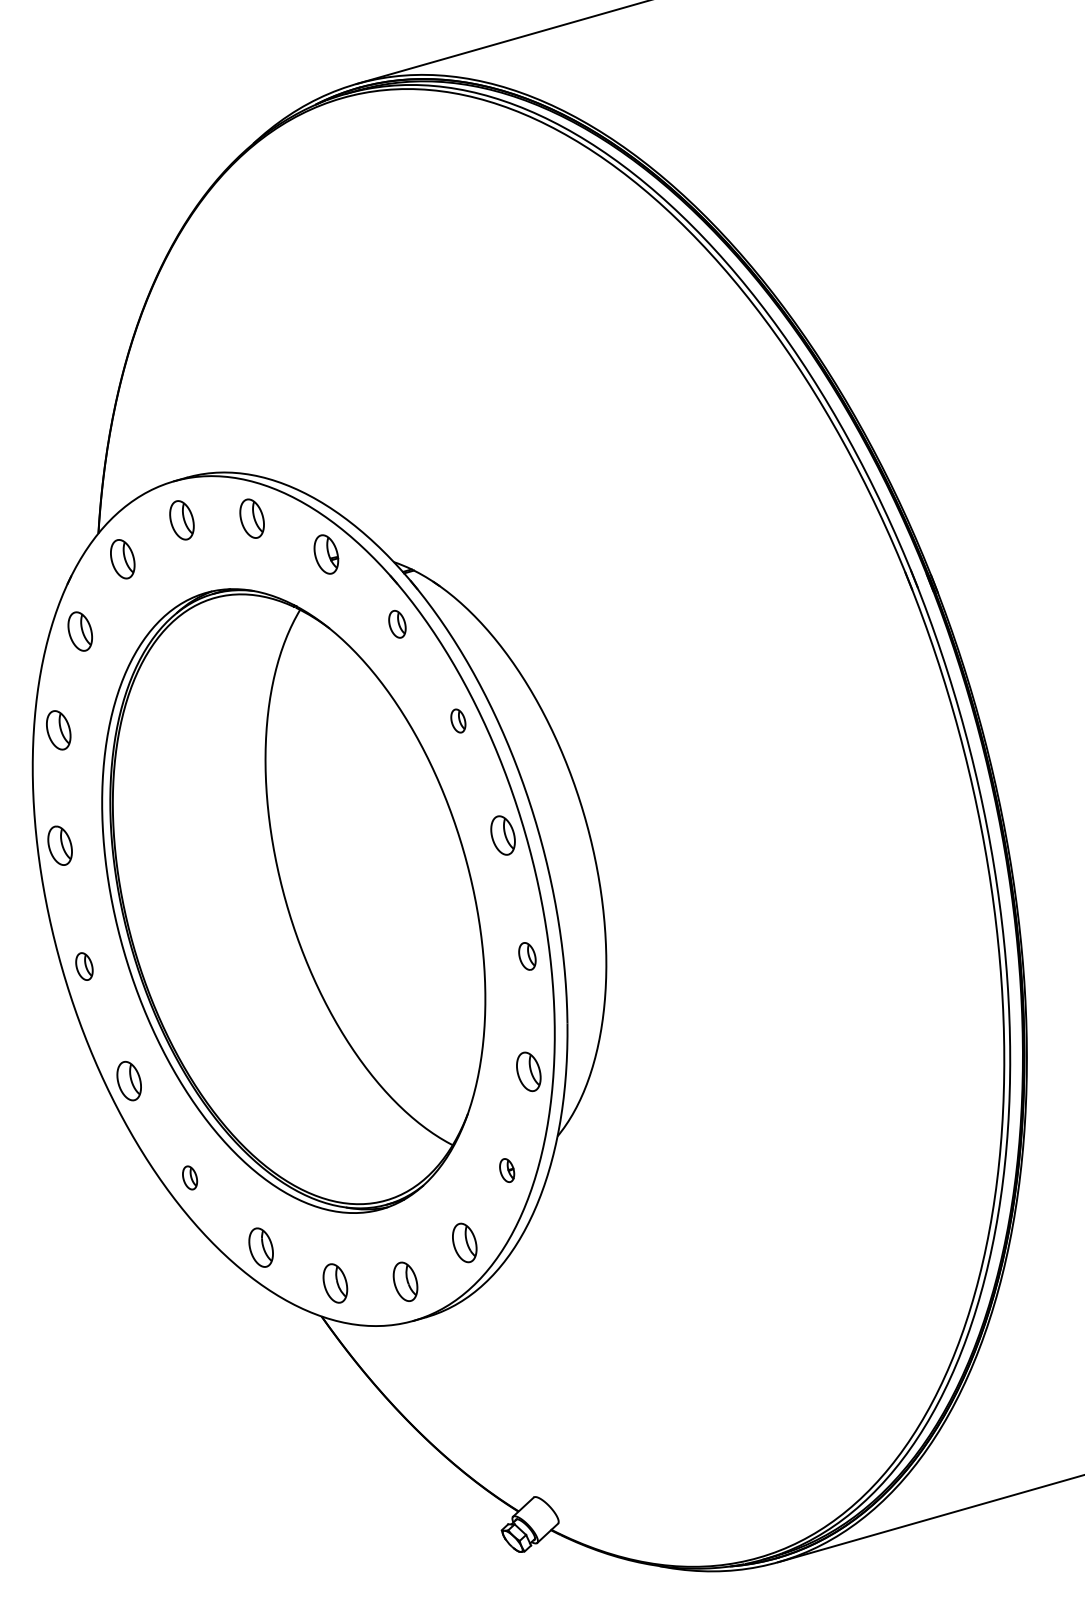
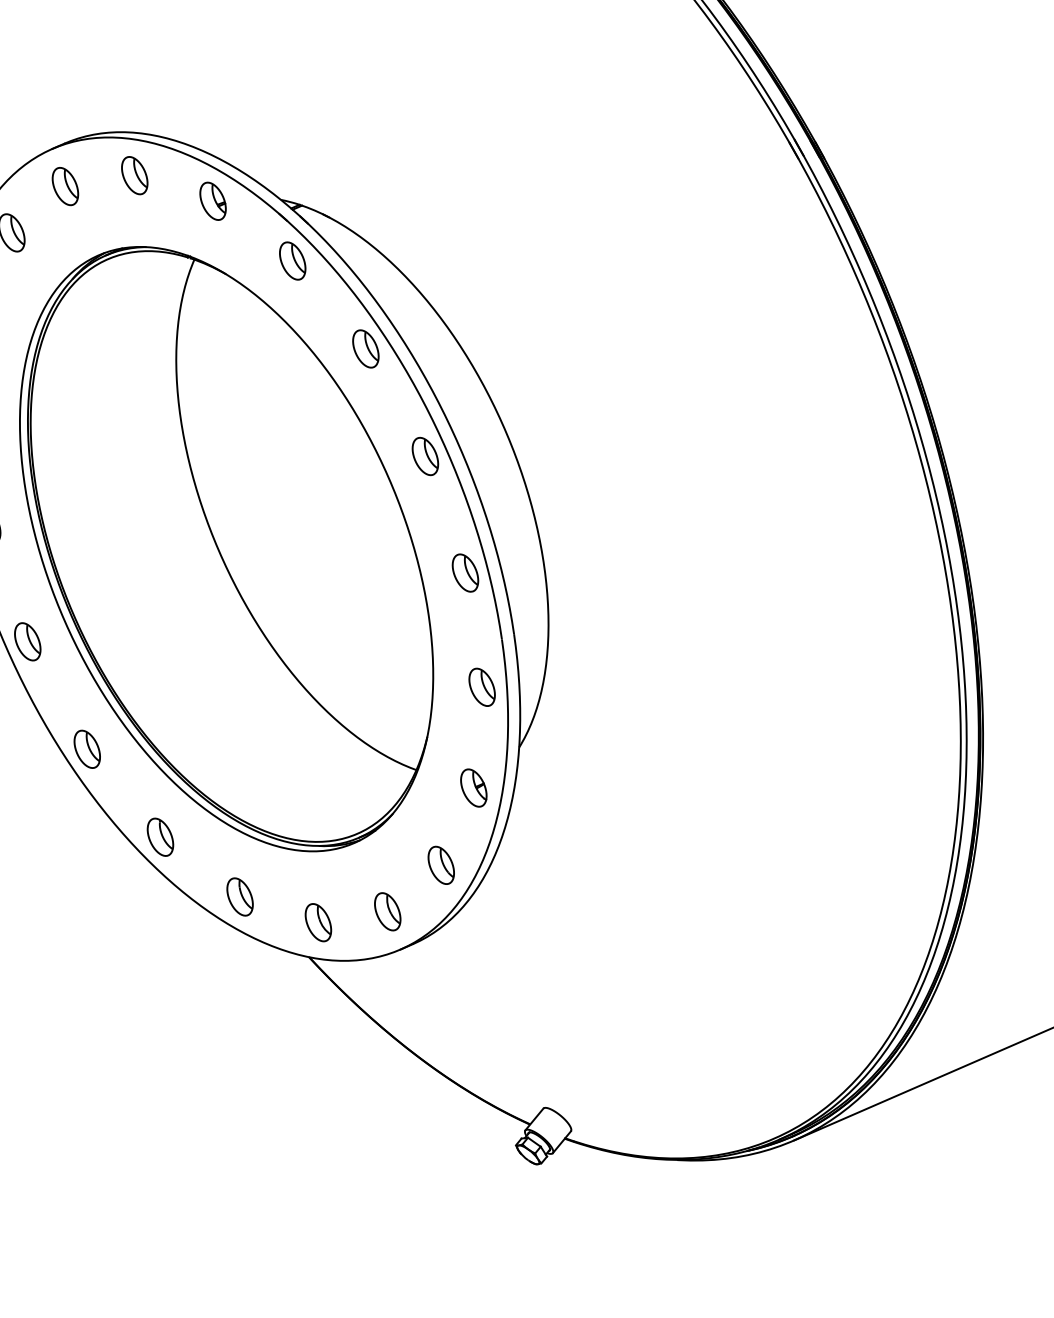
part: (397, 624) -> (292, 261), size x1.43
part: (458, 720) -> (365, 348), size x1.67
part: (527, 956) -> (465, 573), size x1.43
part: (84, 966) -> (27, 641), size x1.43
part: (506, 1170) -> (473, 788), size x1.67
part: (189, 1177) -> (159, 836), size x1.67

